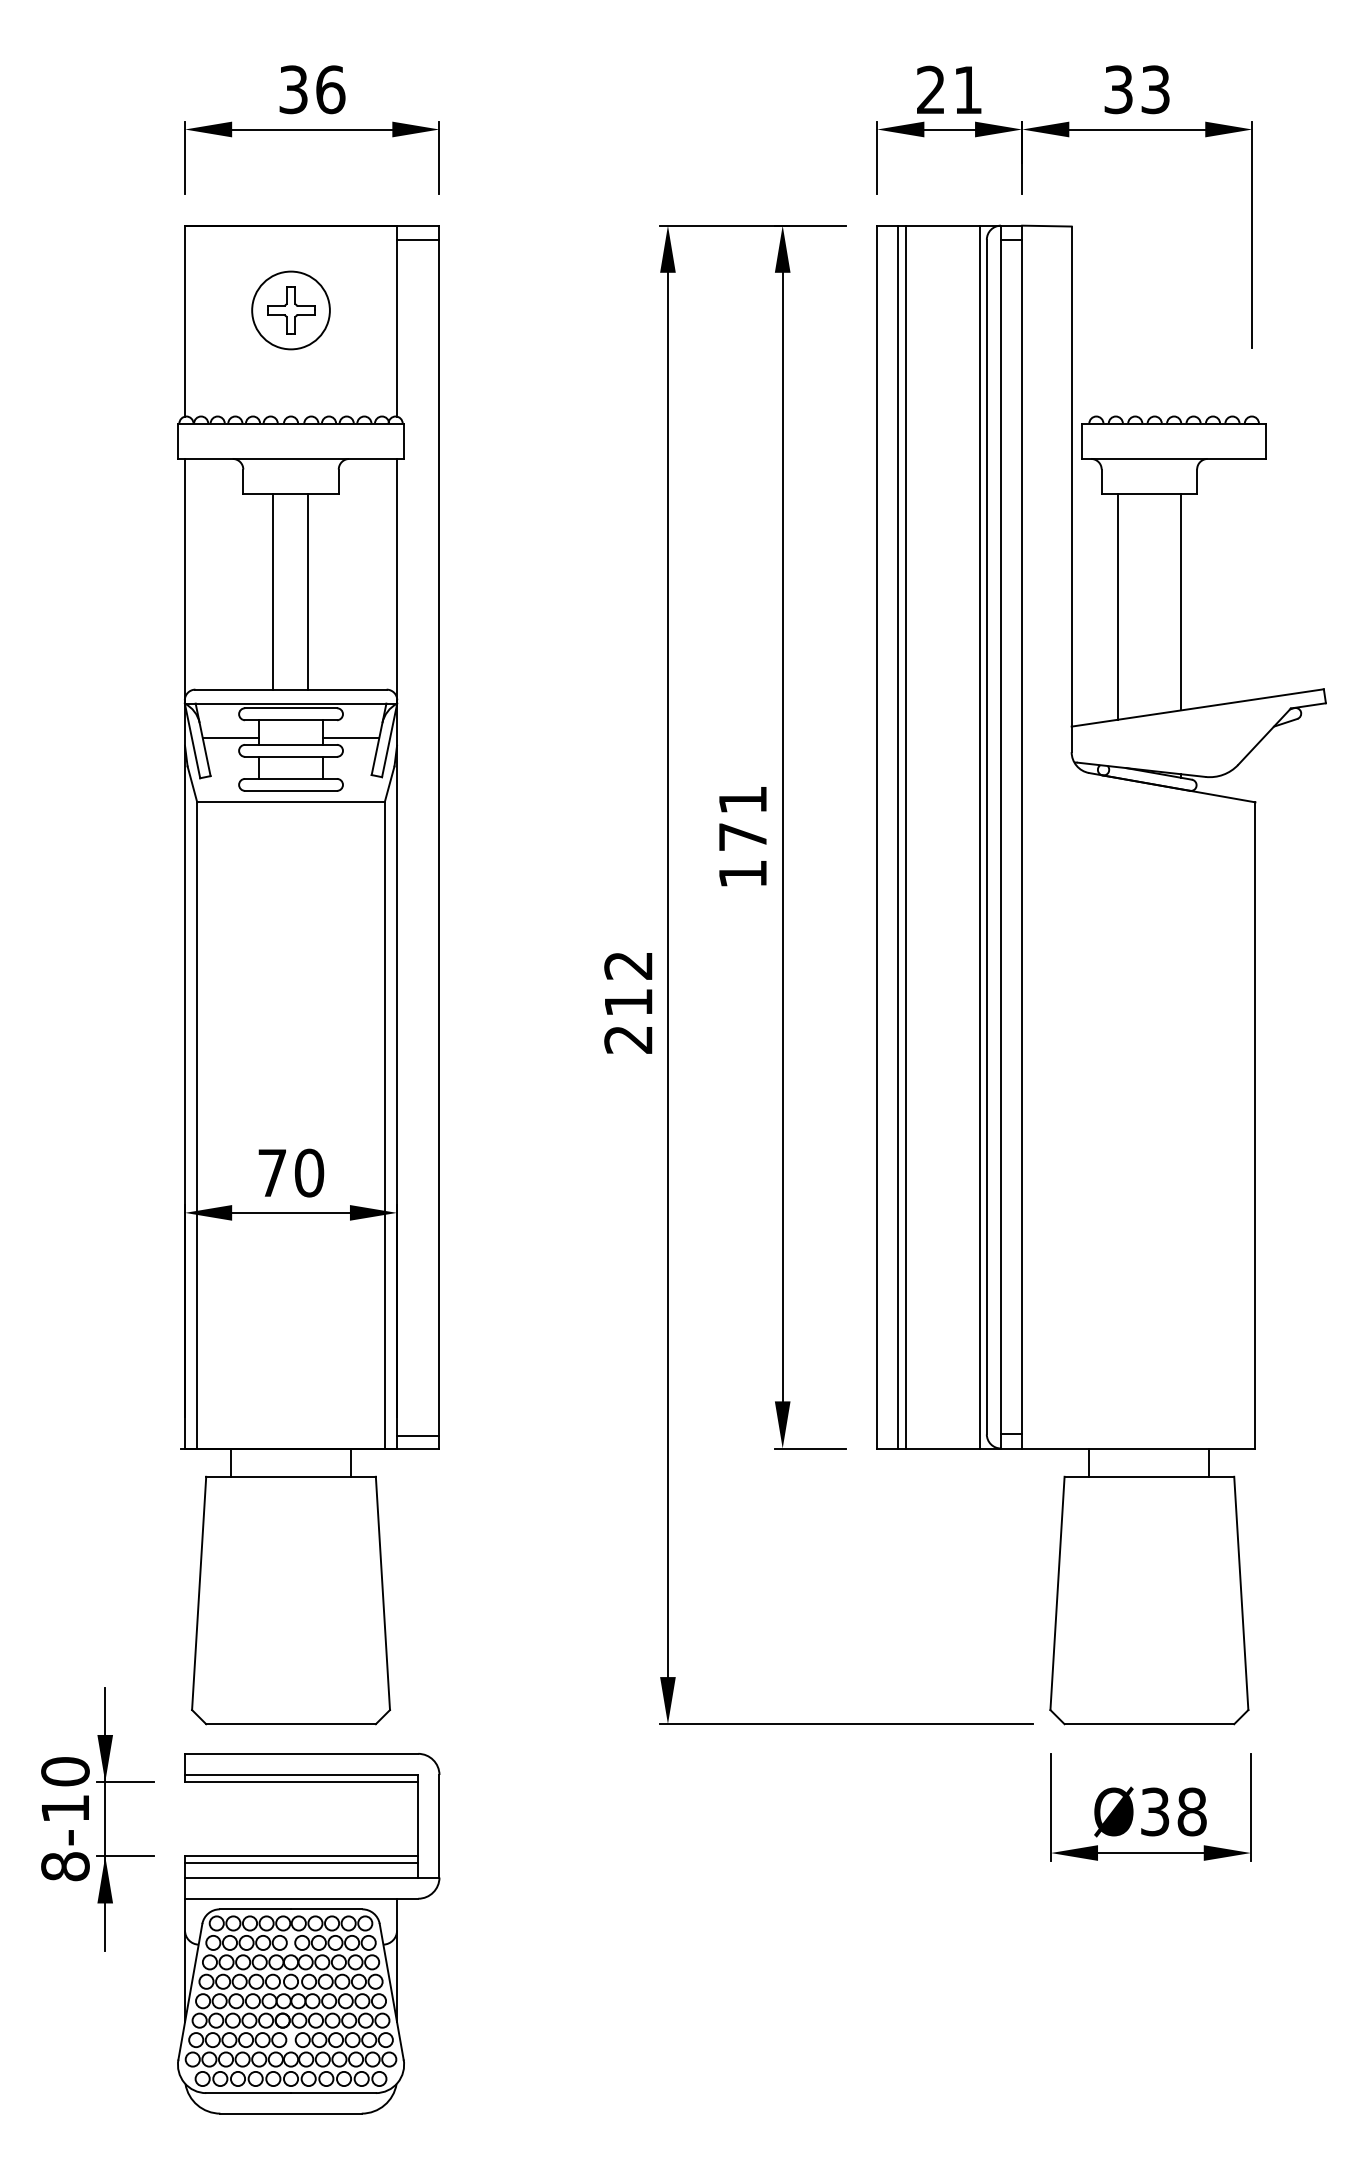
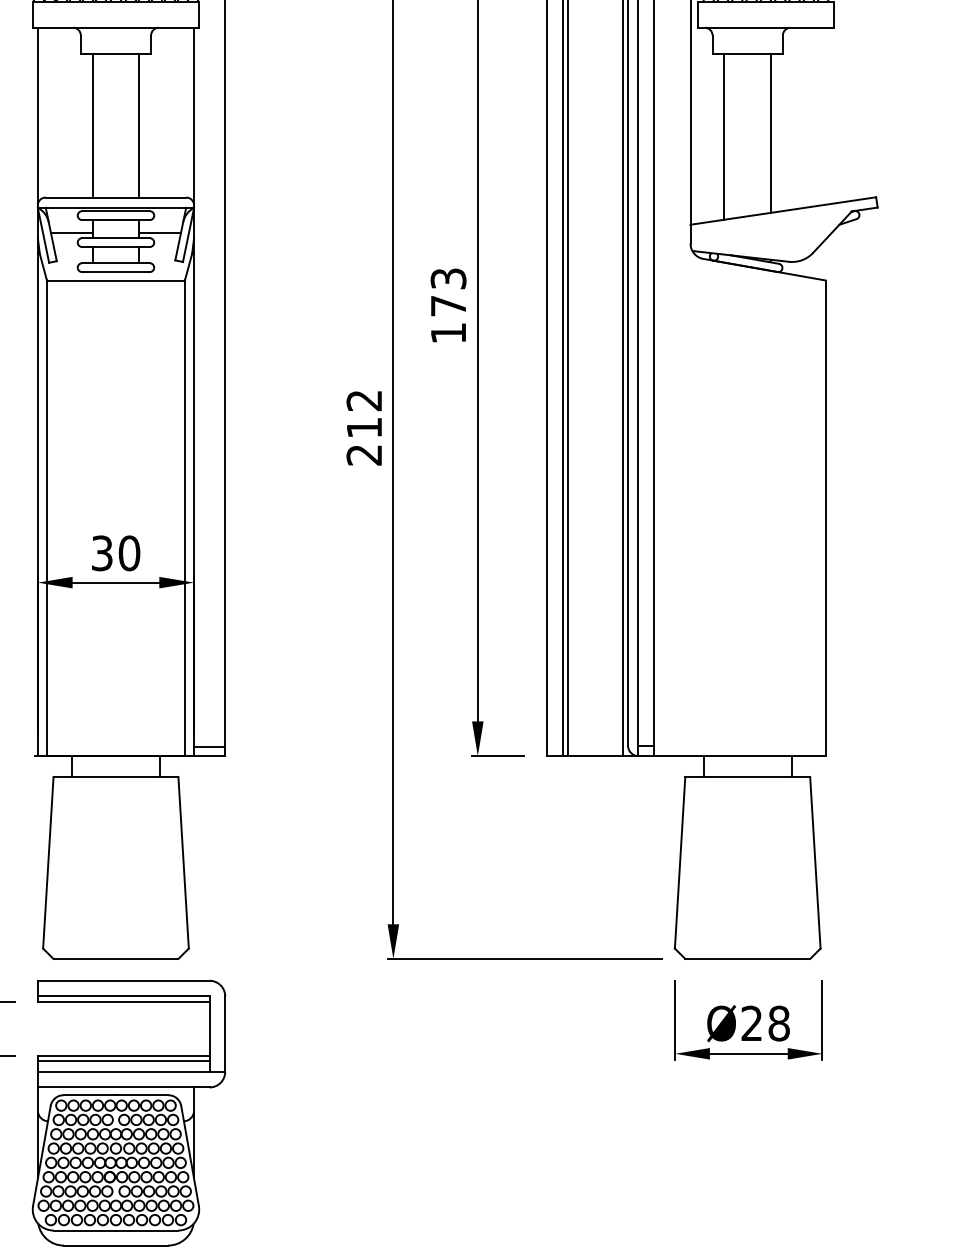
line: (272, 591) -> (139, 125), moved
line: (308, 591) -> (92, 125), moved
text: (742, 800) -> (448, 279), 171 -> 173
text: (272, 1172) -> (102, 552), 70 -> 30
text: (1155, 1811) -> (752, 1023), Ø38 -> Ø28

